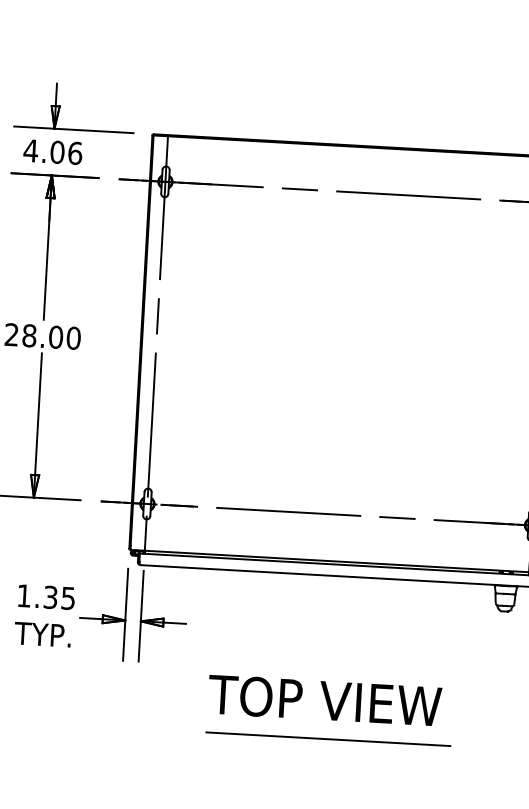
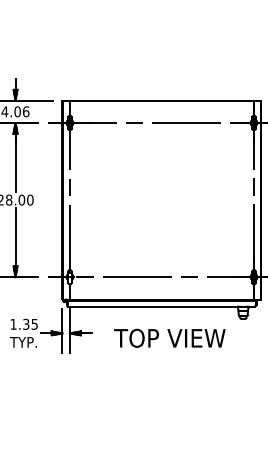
text: (324, 698) -> (169, 337), moved
line: (328, 738) -> (162, 384), removed

